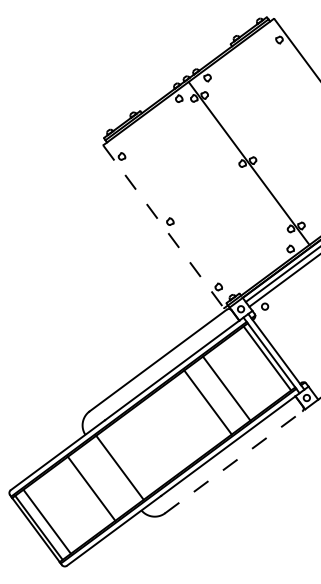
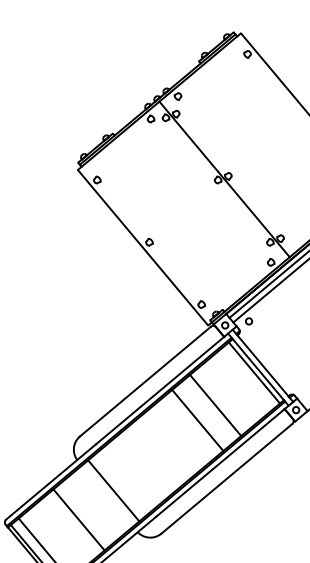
line: (163, 226) -> (142, 247), dashed -> solid
line: (233, 462) -> (226, 478), dashed -> solid
line: (91, 488) -> (78, 519), moved

